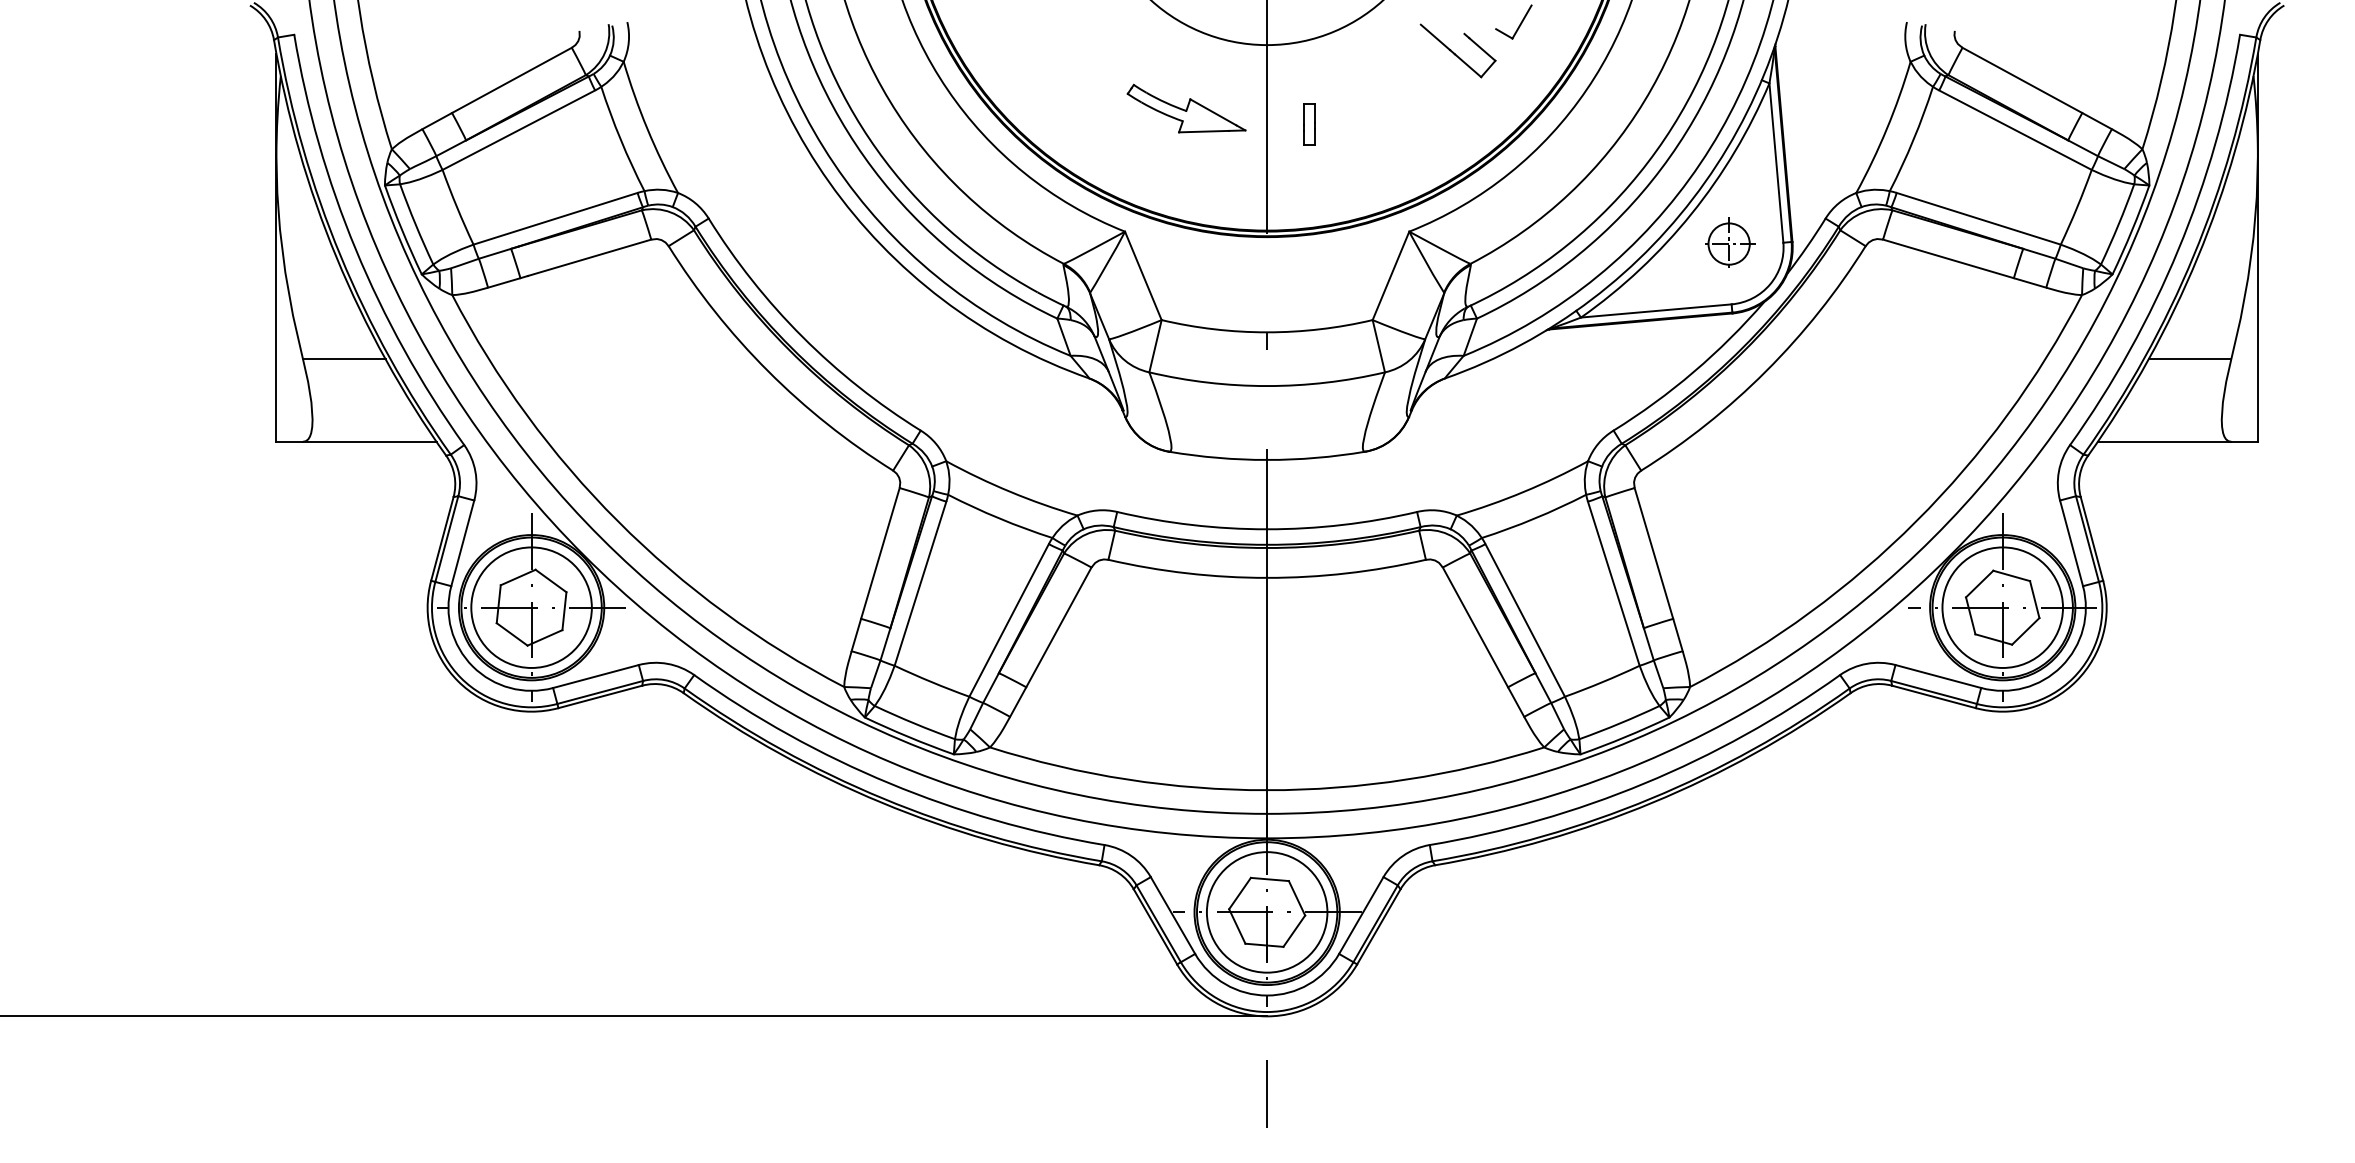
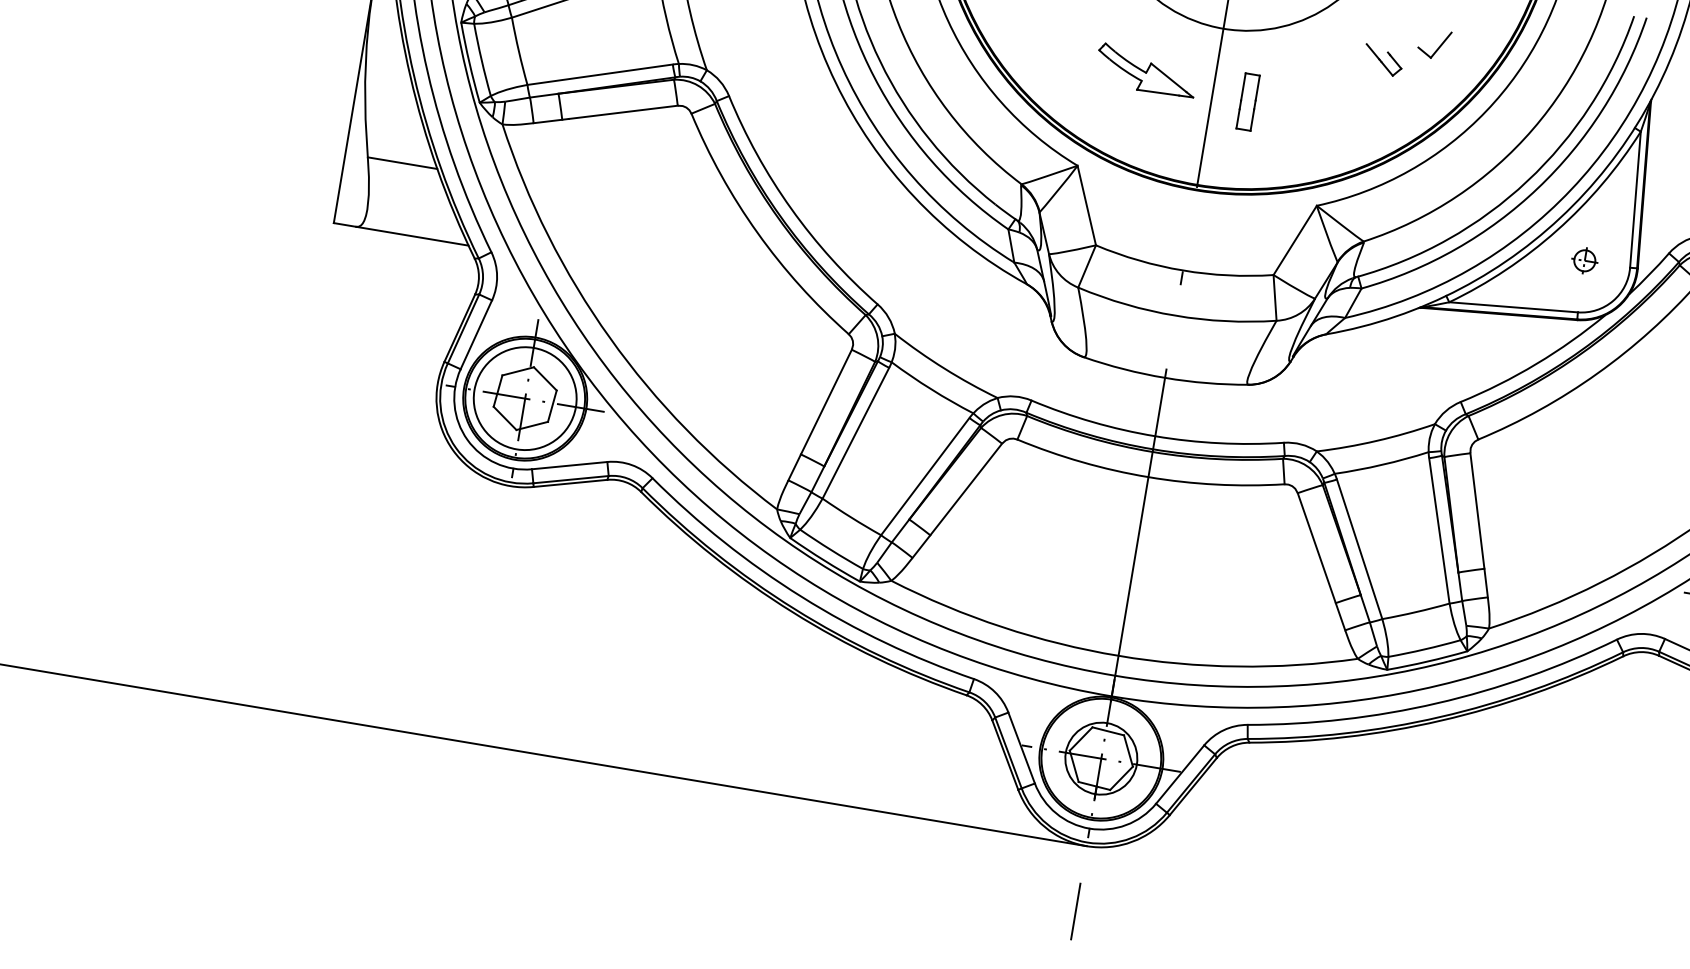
part: (1457, 50) -> (1382, 60), size x0.6
part: (1309, 124) -> (1247, 101), size x1.6
part: (1730, 242) -> (1585, 260), size x0.6
circle: (1266, 912) -> (1100, 758), size x0.7

